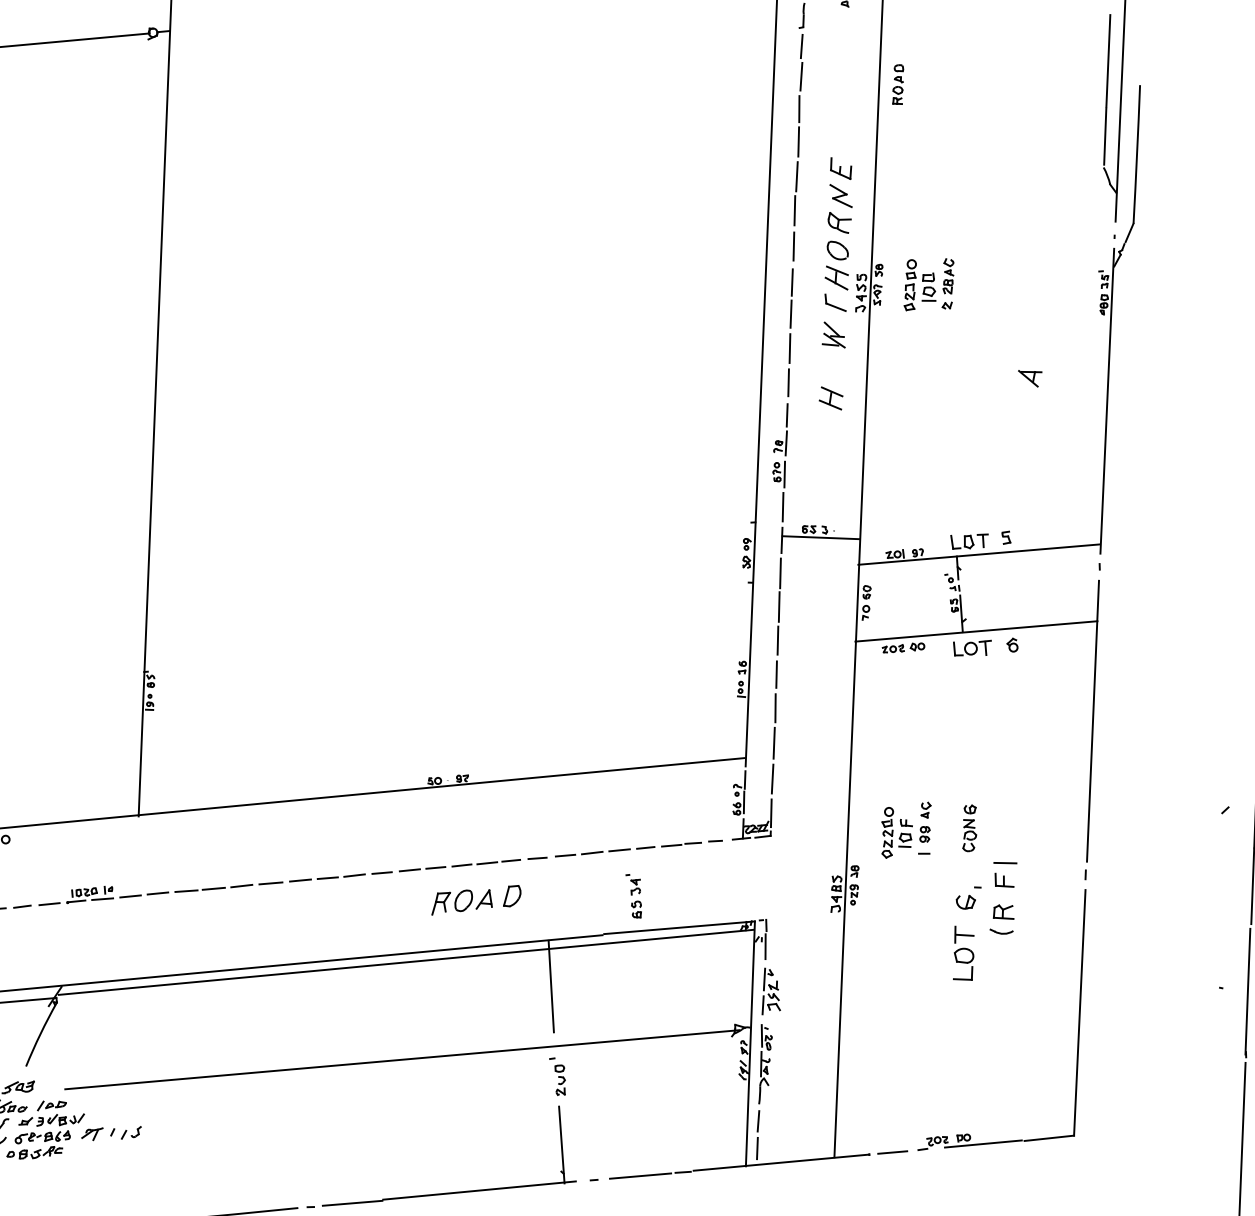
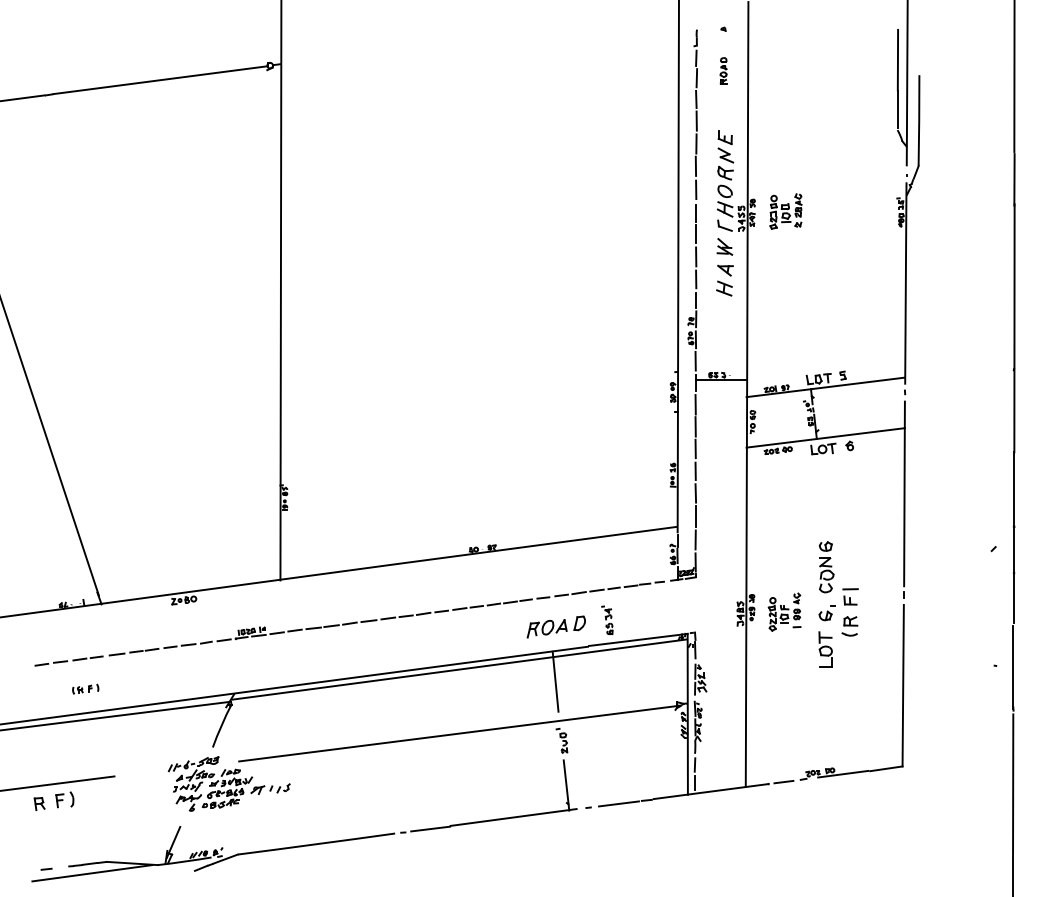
part: (898, 83) -> (723, 70), moved
part: (1029, 378) -> (725, 270), moved
part: (970, 828) -> (826, 567), size x1.67
part: (906, 829) -> (784, 611), moved
part: (475, 899) -> (555, 626), moved

